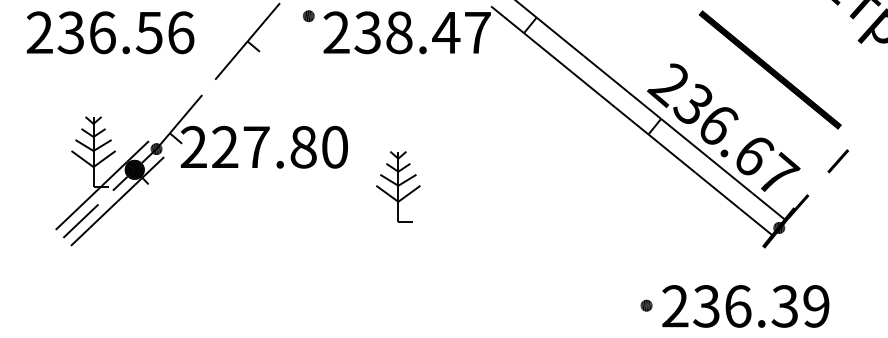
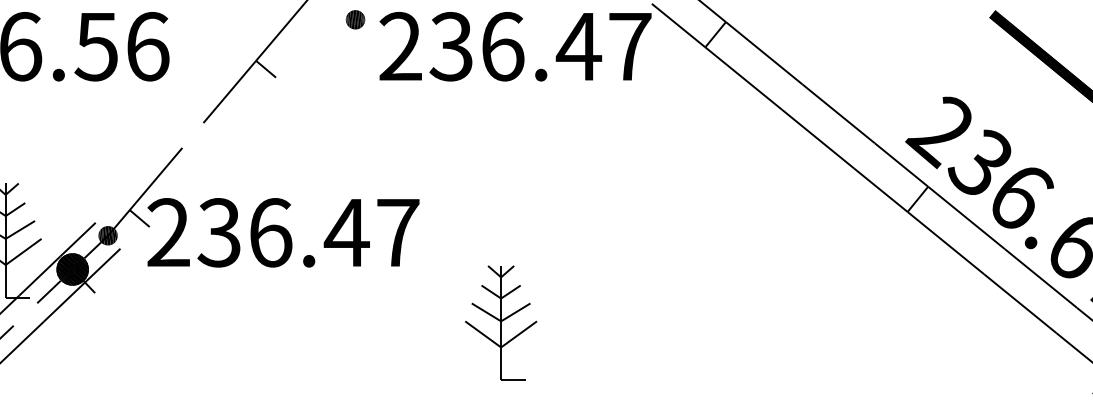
text: (399, 32) -> (502, 46), 238.47 -> 236.47
text: (279, 146) -> (307, 231), 227.80 -> 236.47
part: (398, 186) -> (501, 322), moved

